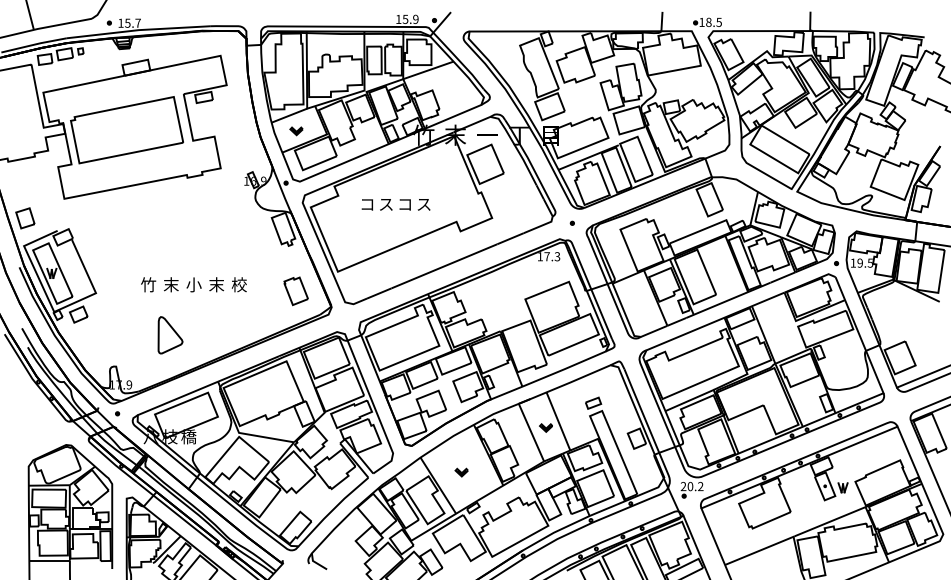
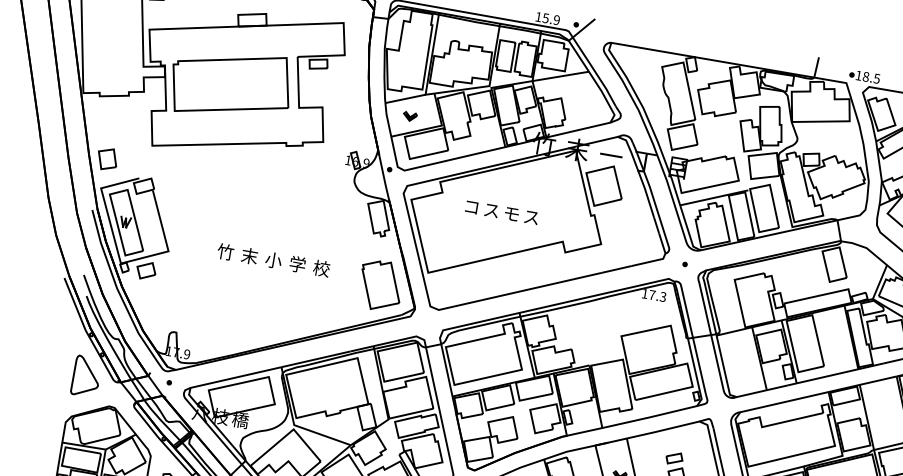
text: (404, 204) -> (510, 213), コ -> モ
text: (216, 284) -> (297, 264), 末 -> 学
part: (295, 291) -> (379, 285), size x1.67
part: (170, 335) -> (86, 376), moved

